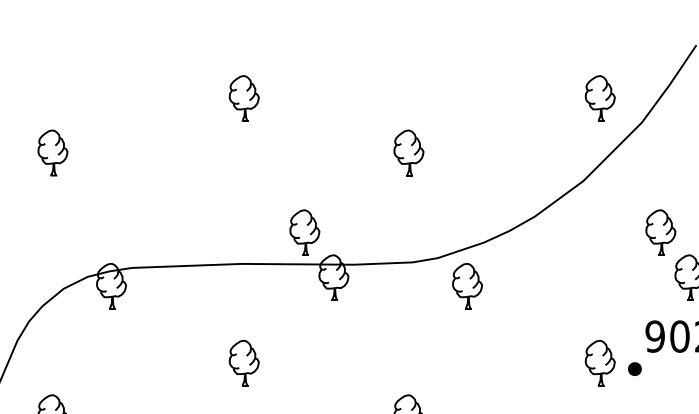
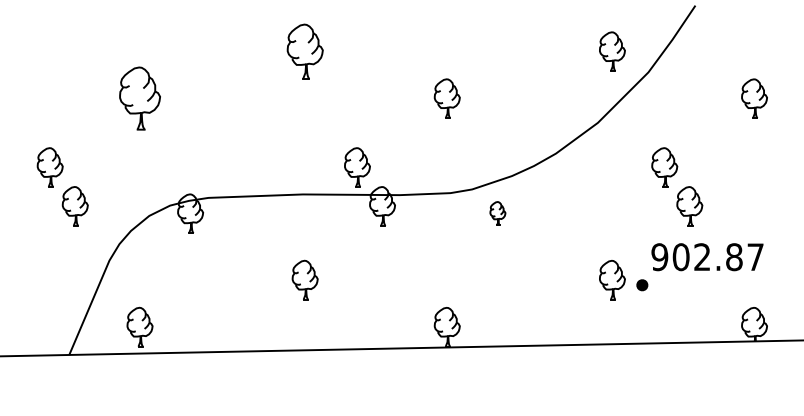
part: (243, 98) -> (304, 51), size x1.4
part: (52, 152) -> (139, 98), size x1.6
part: (467, 285) -> (497, 213), size x0.6

